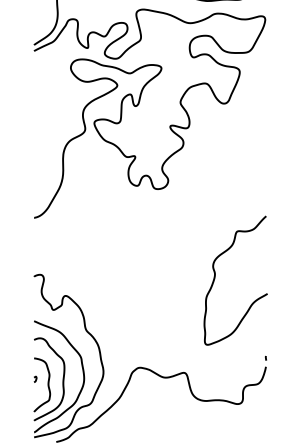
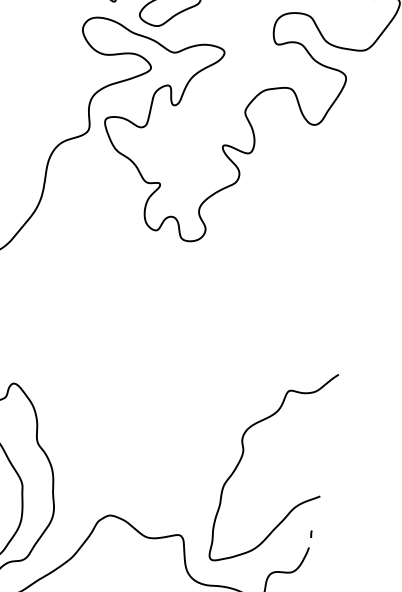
curve: (215, 279) -> (242, 460), moved

